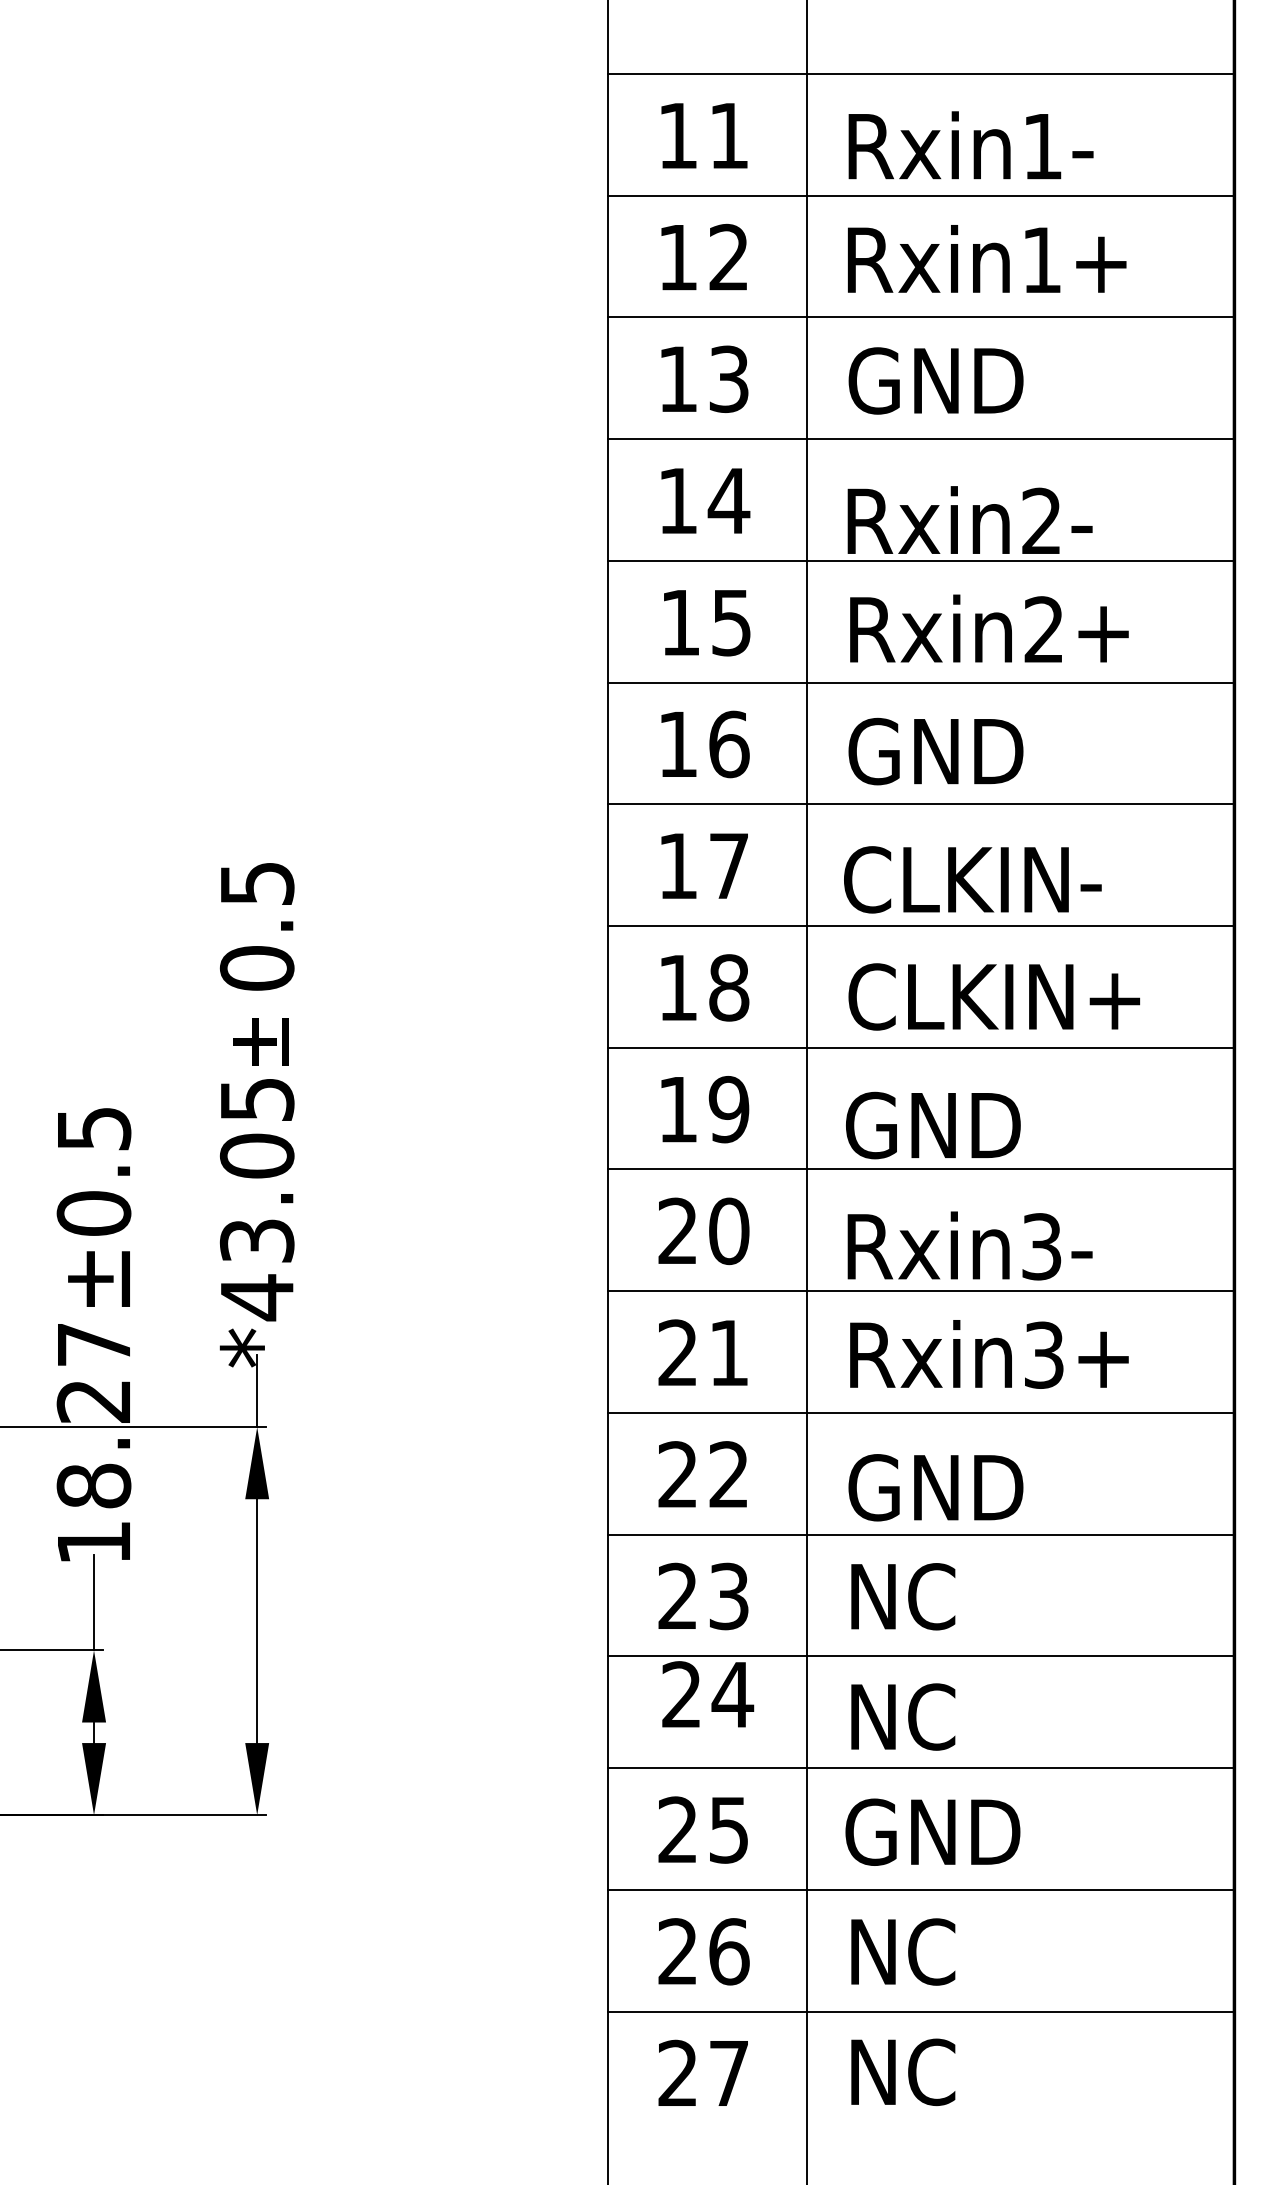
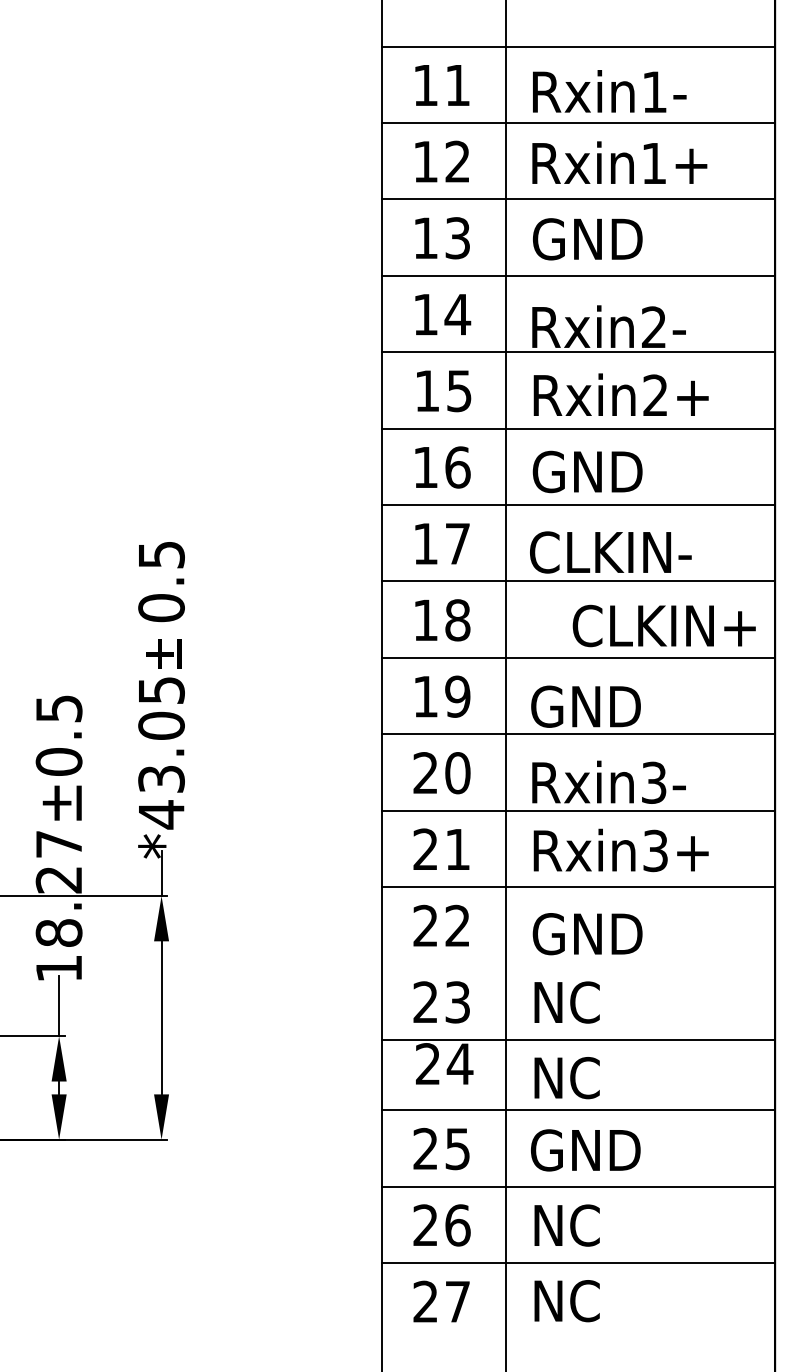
text: (993, 996) -> (663, 625), moved
line: (921, 1534) -> (578, 963), removed

